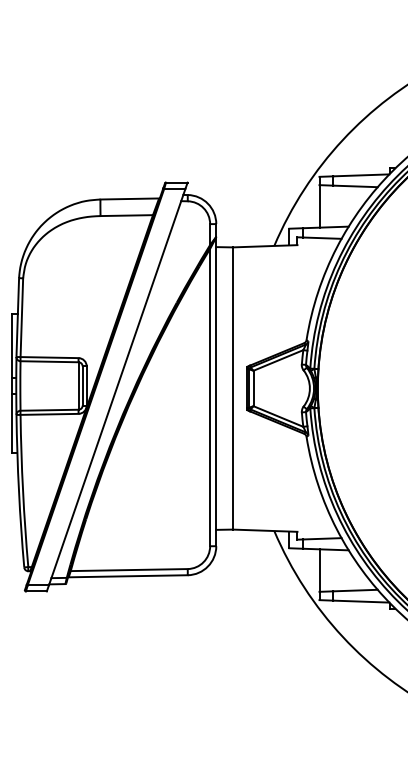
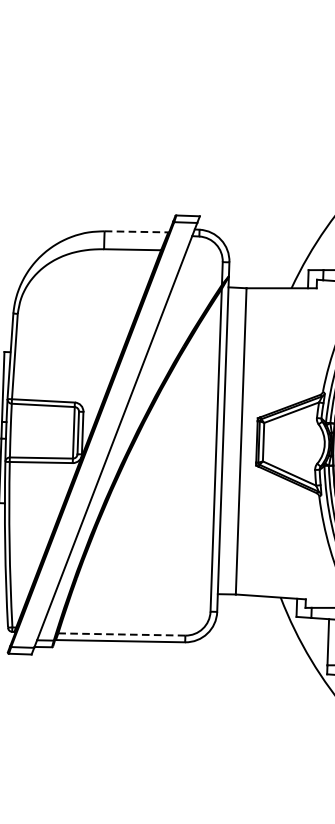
line: (130, 198) -> (137, 231), solid -> dashed
line: (129, 570) -> (122, 634), solid -> dashed

